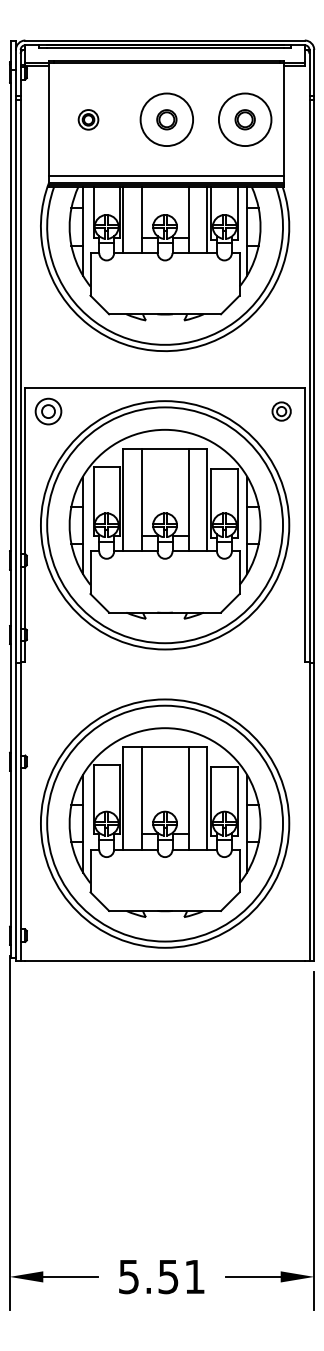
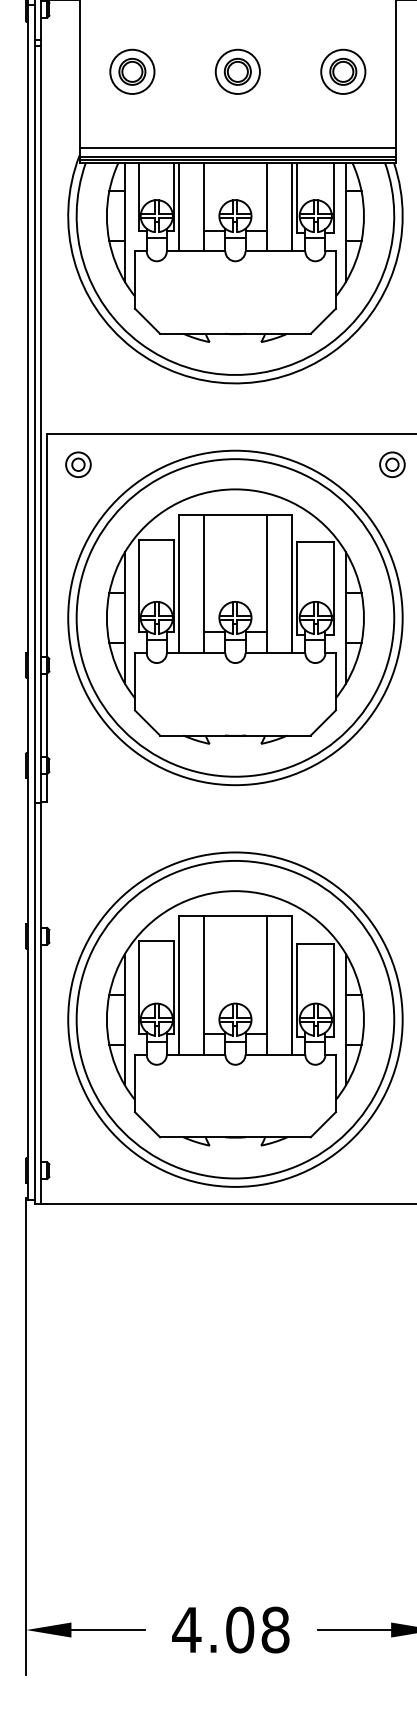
part: (88, 119) -> (132, 71), size x1.67
circle: (166, 119) -> (237, 71), size x0.62
circle: (244, 119) -> (342, 71), size x0.62
part: (48, 411) -> (78, 464), size x0.71
text: (161, 1276) -> (230, 1629), 5.51 -> 4.08

